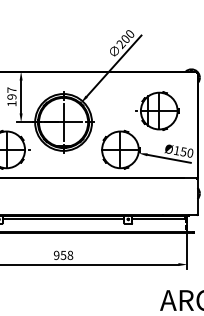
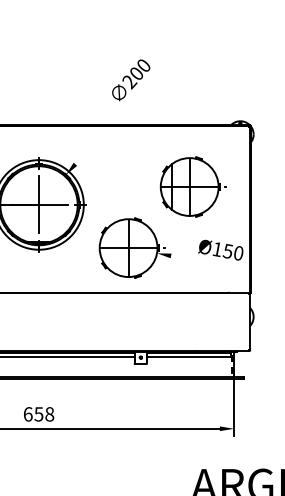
line: (113, 65) -> (117, 115), removed
line: (168, 158) -> (204, 261), removed
text: (56, 254) -> (27, 412), 958 -> 658

